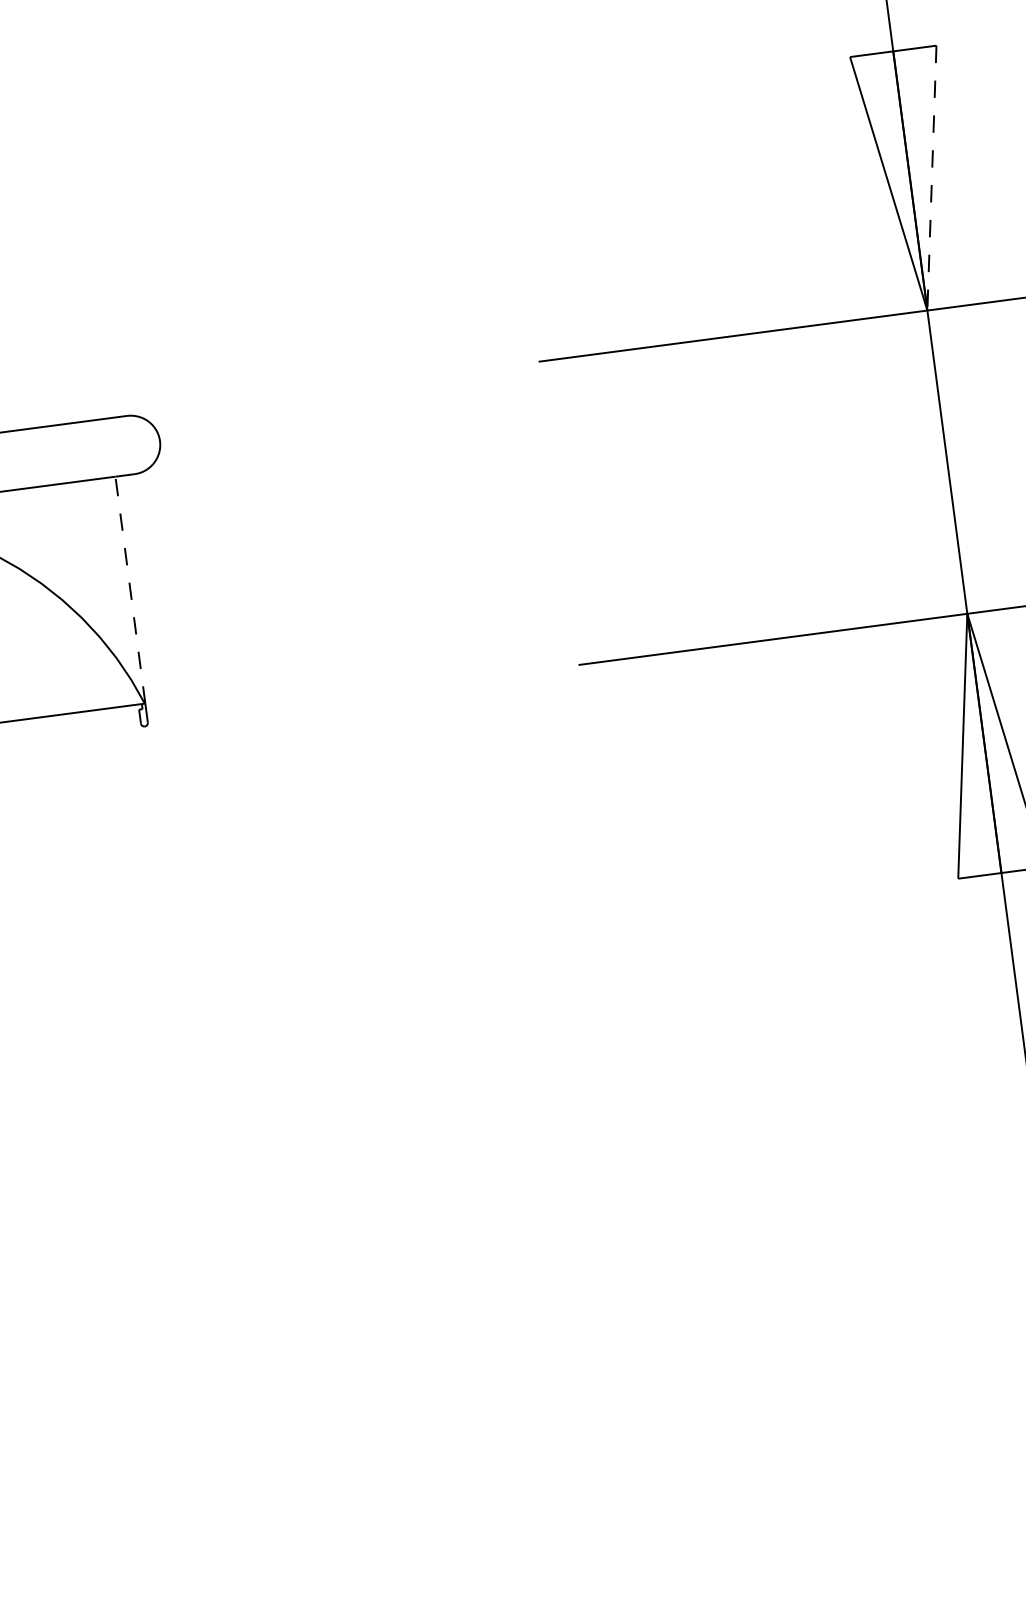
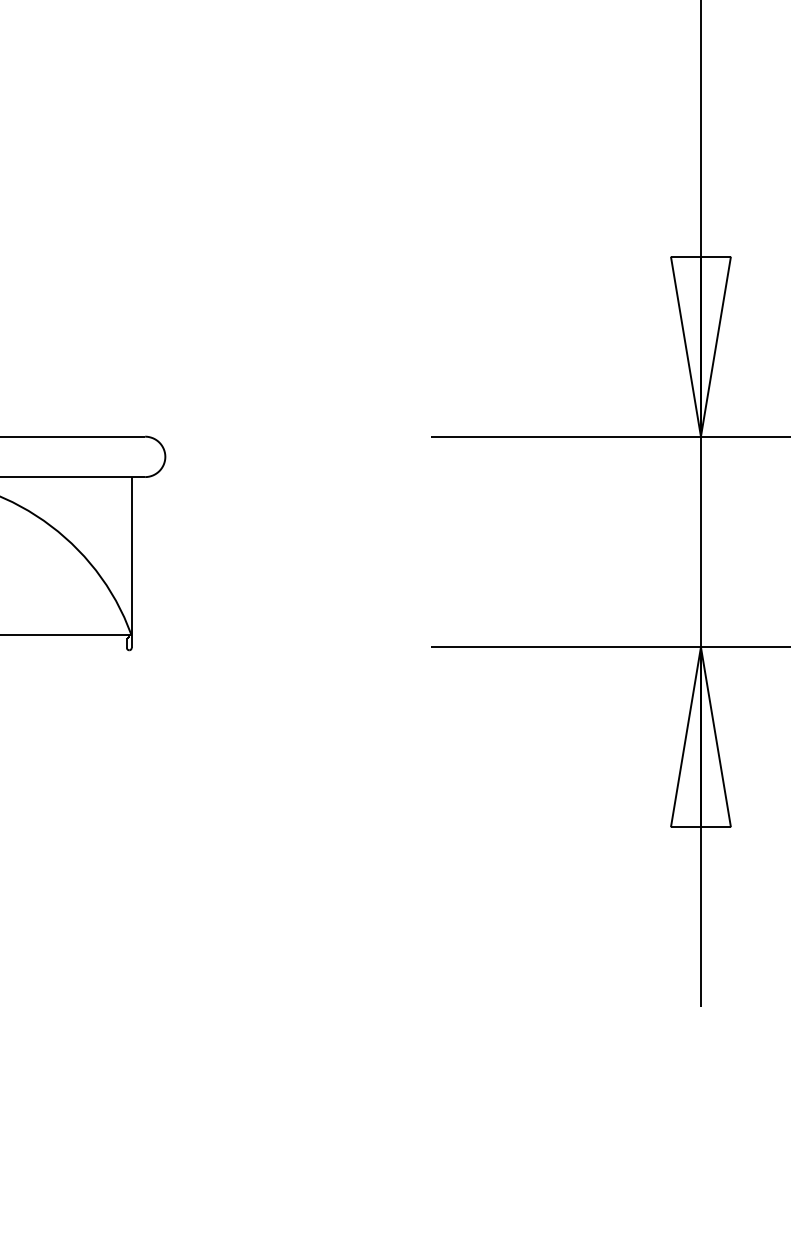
line: (931, 179) -> (715, 347), dashed -> solid
line: (129, 589) -> (131, 555), dashed -> solid

